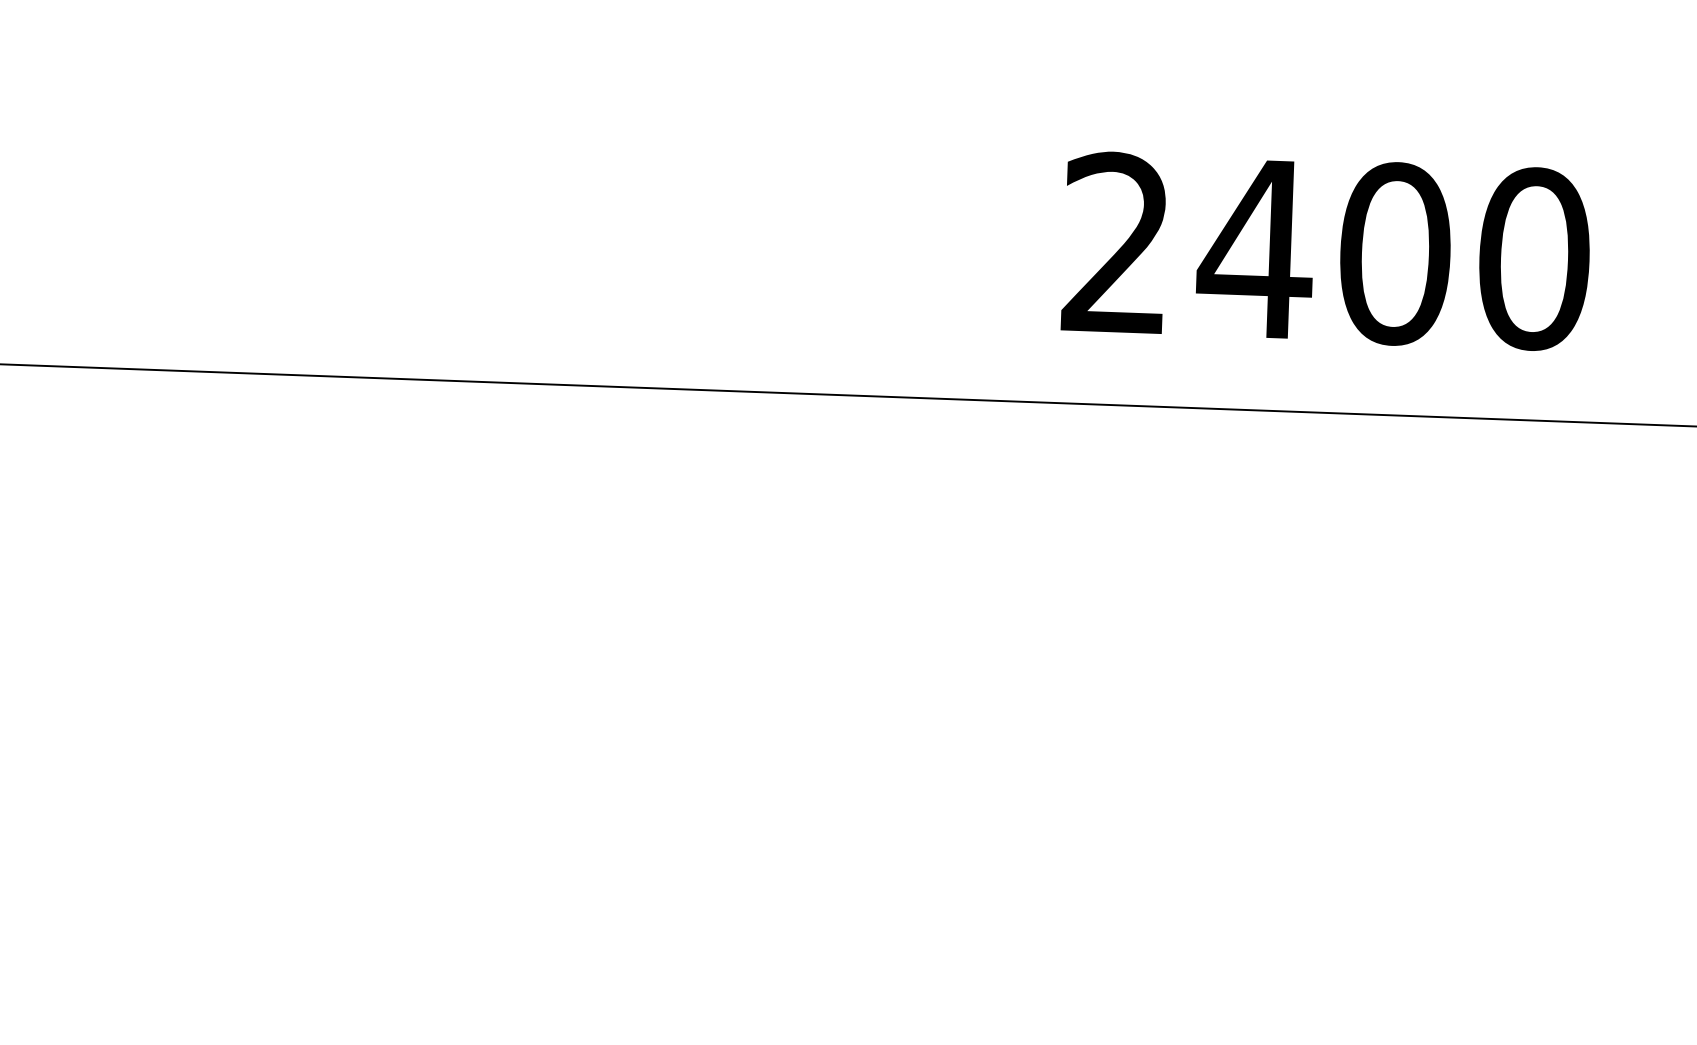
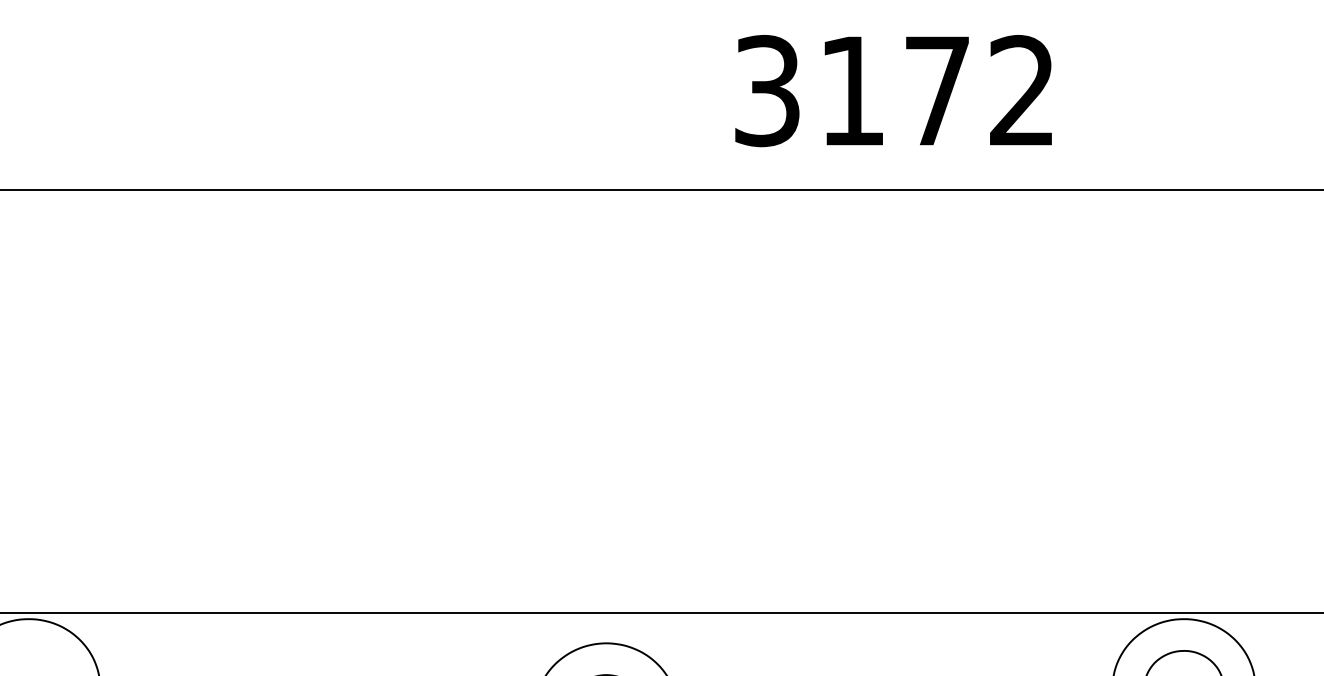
text: (1326, 250) -> (895, 90), 2400 -> 3172

